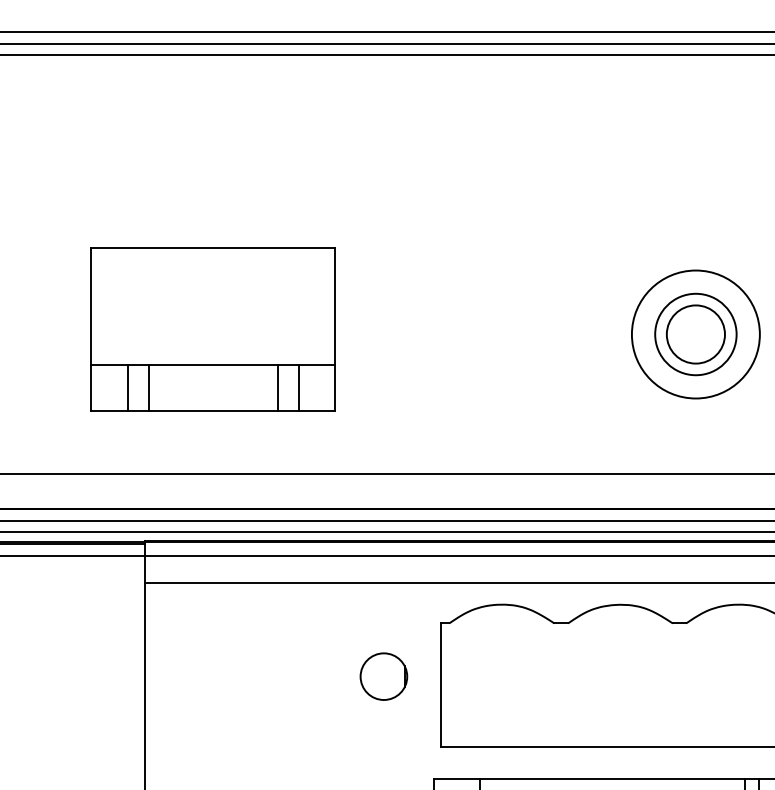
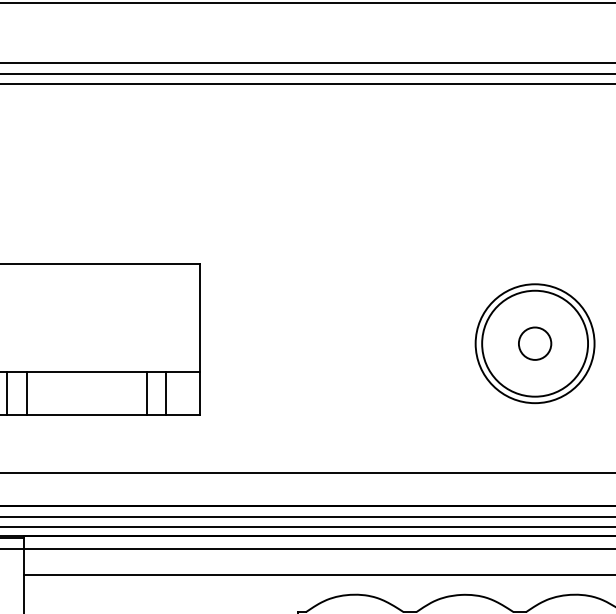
circle: (695, 334) -> (534, 343), size x0.6
circle: (695, 334) -> (534, 343), size x1.4

